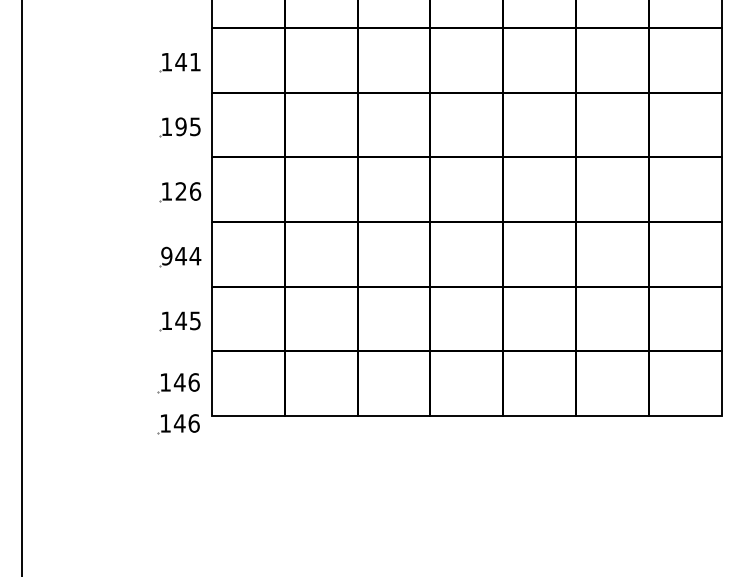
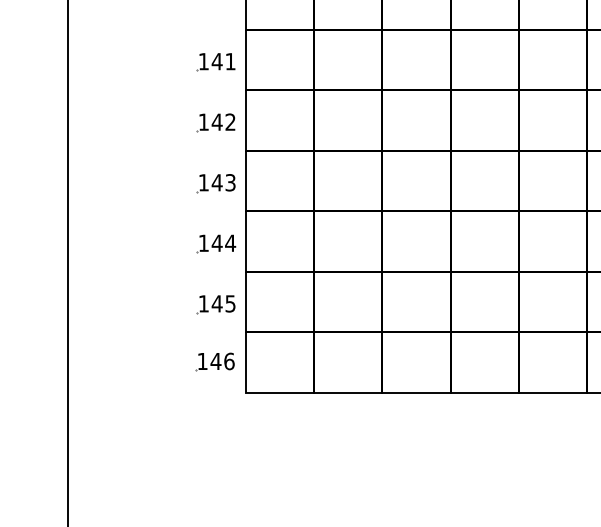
text: (187, 126) -> (223, 121), 195 -> 142
text: (188, 191) -> (224, 182), 126 -> 143
text: (166, 255) -> (203, 242), 944 -> 144
part: (178, 424) -> (214, 400), removed

